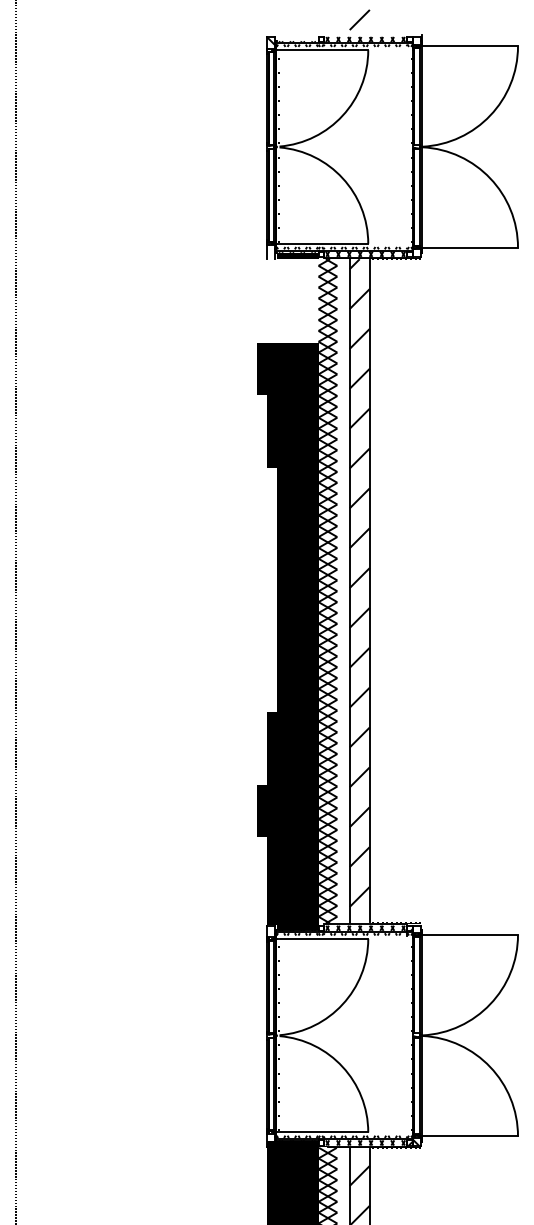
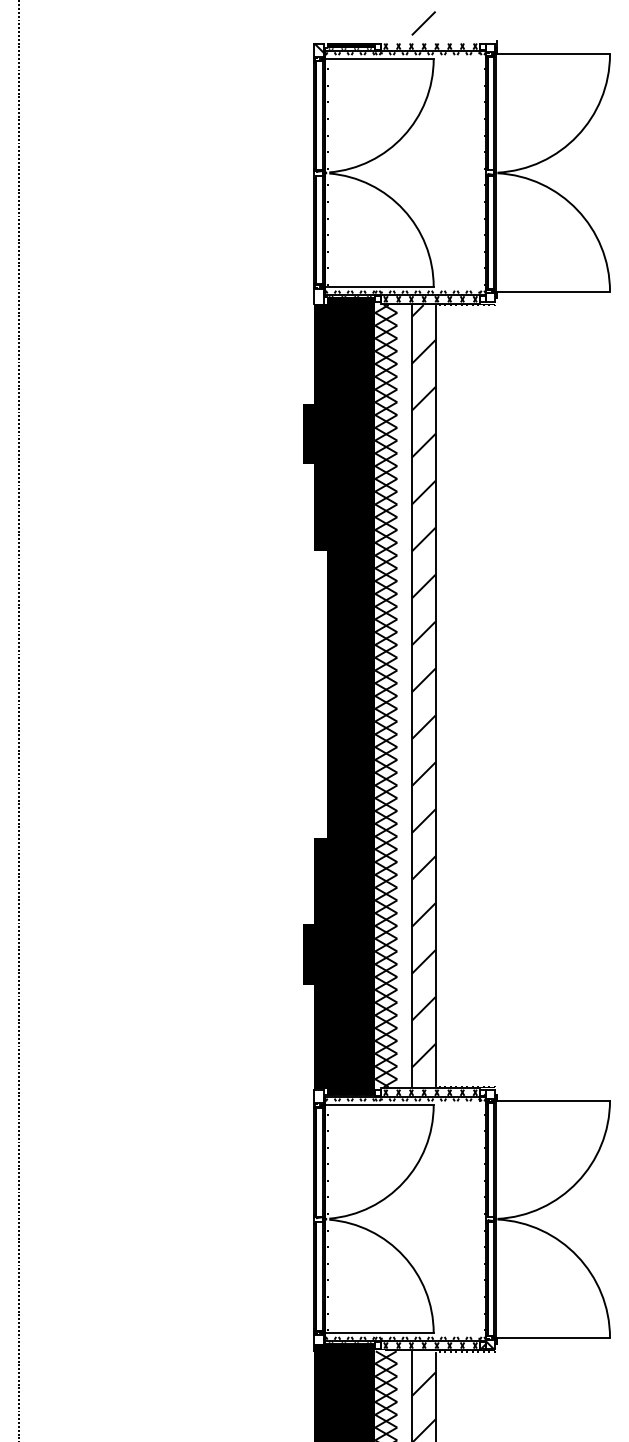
fill: (297, 38) -> (350, 45), added
fill: (292, 300) -> (344, 353), added

